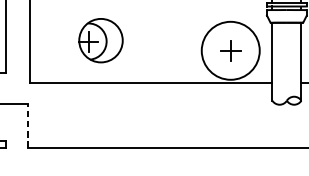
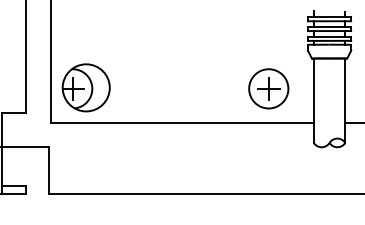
part: (100, 40) -> (85, 87), moved
circle: (230, 50) -> (268, 88), size x0.62
line: (28, 126) -> (49, 170), dashed -> solid

